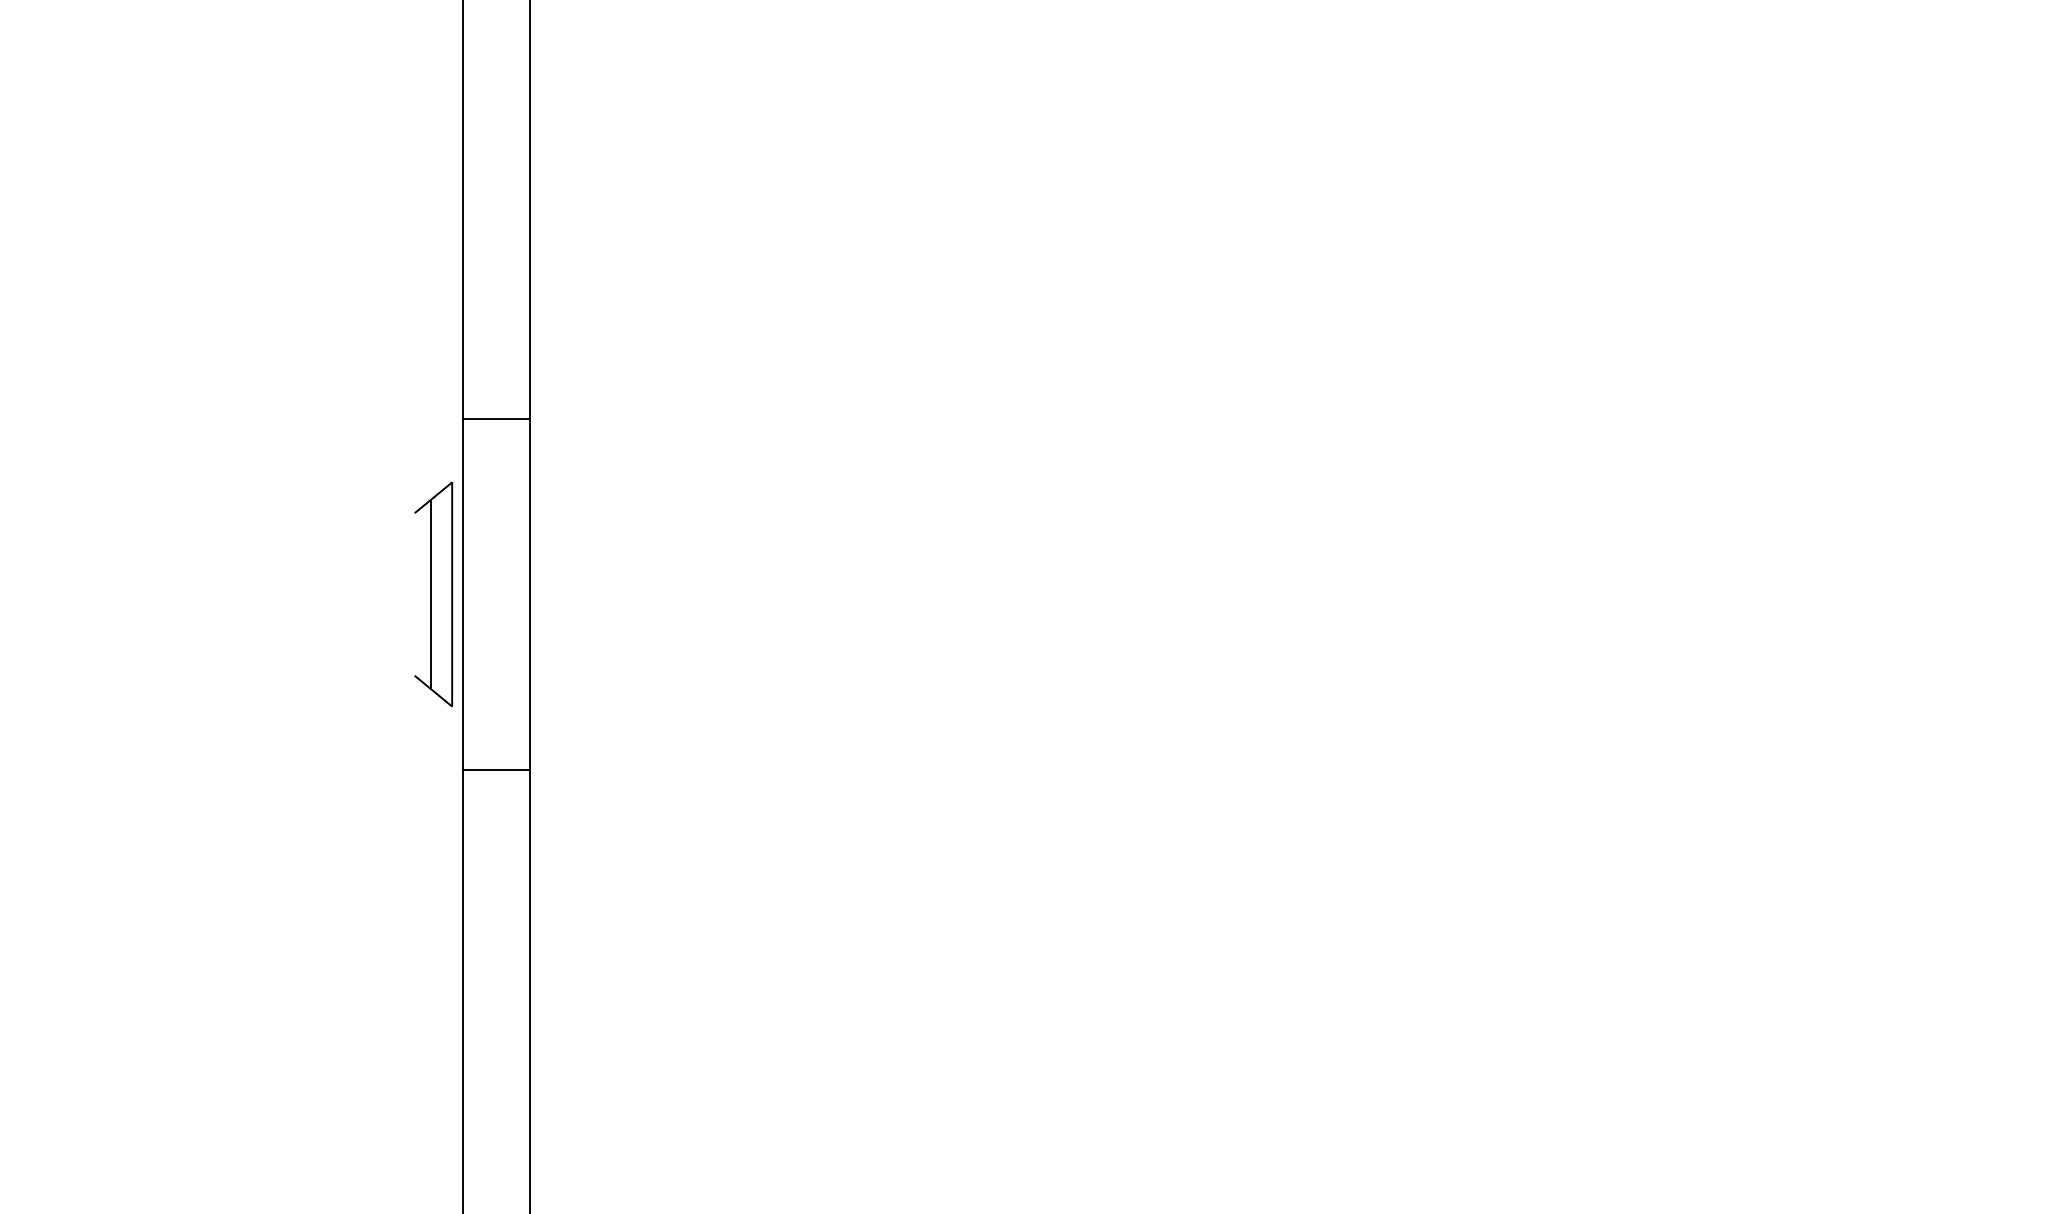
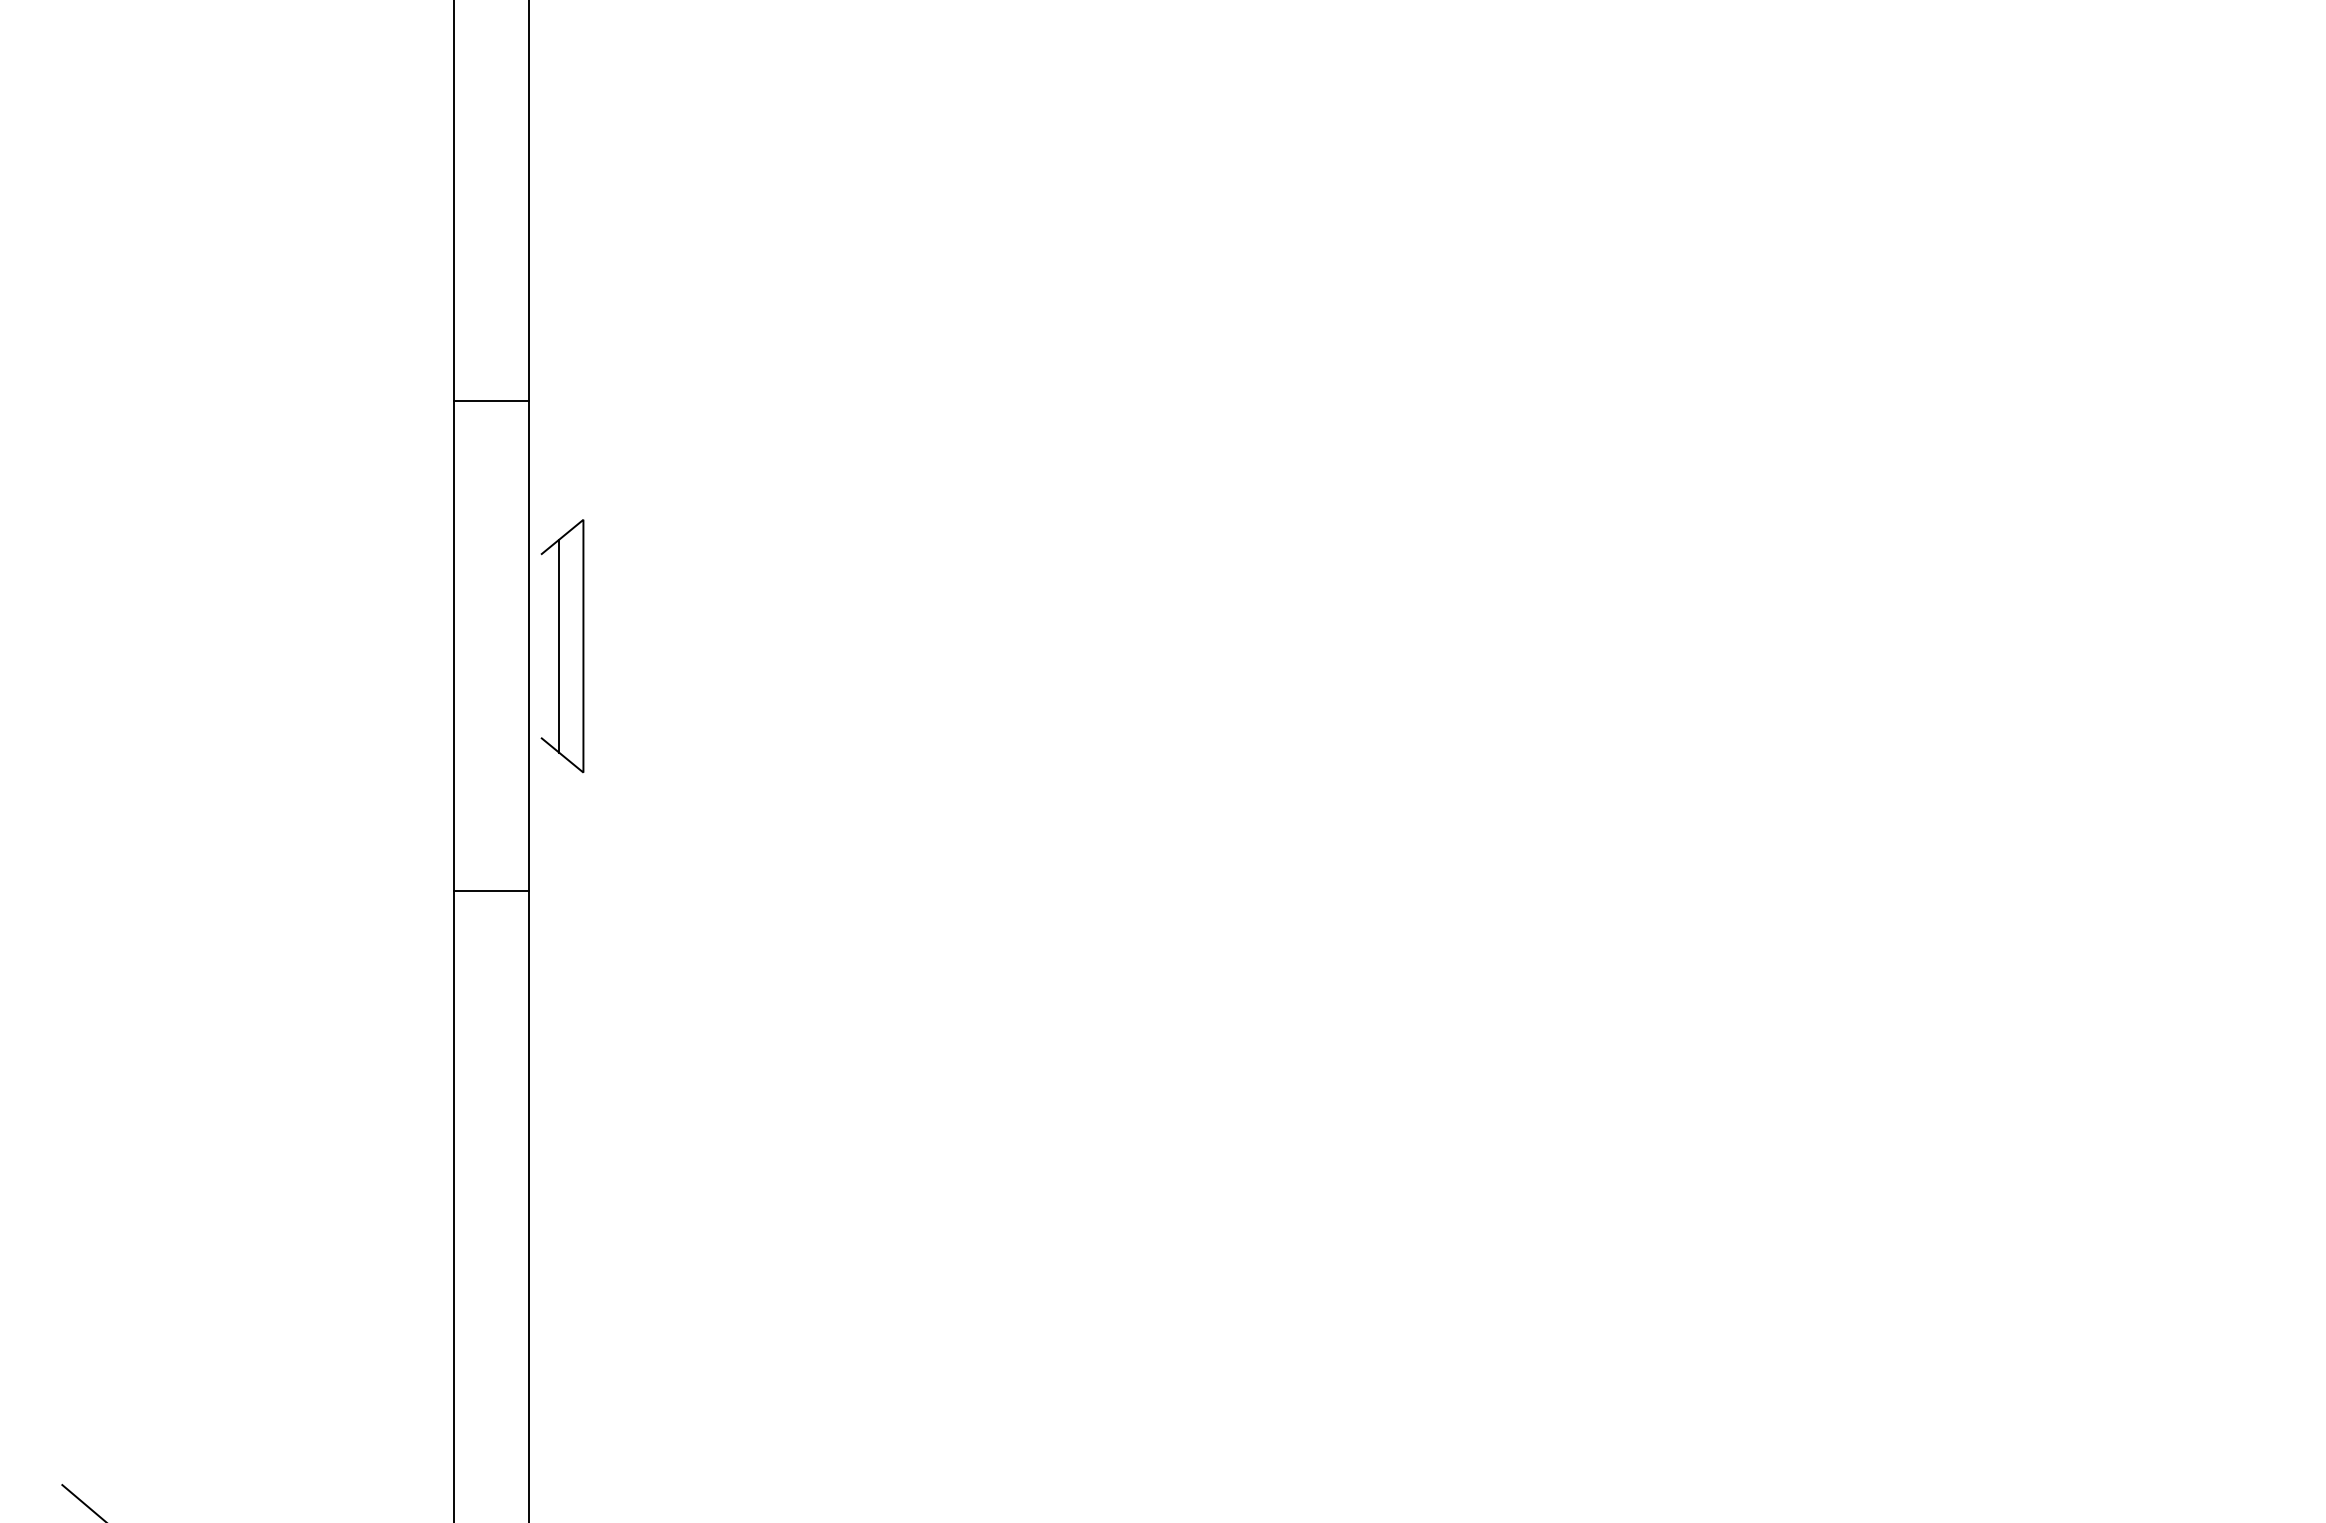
line: (496, 419) -> (491, 400), moved
part: (433, 594) -> (562, 646), moved
line: (496, 769) -> (491, 890), moved

